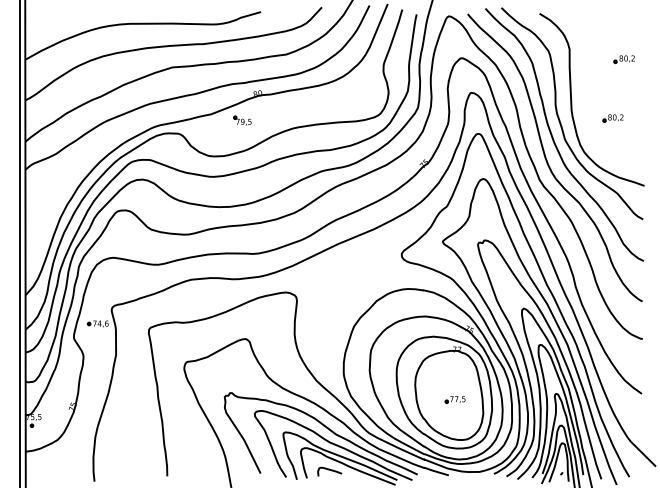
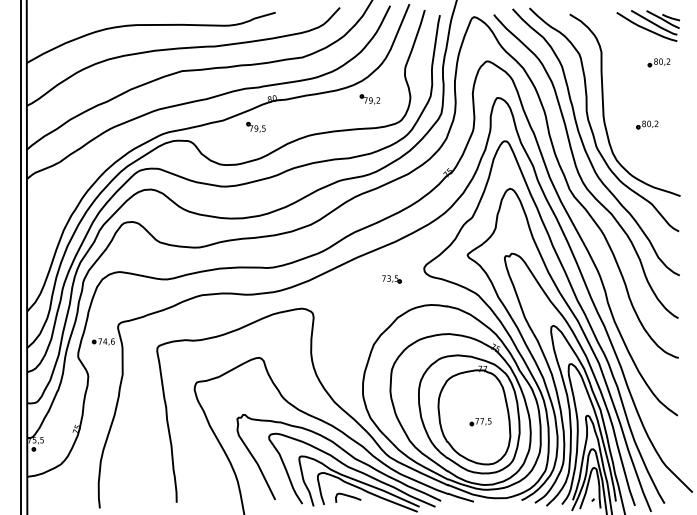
part: (613, 24) -> (647, 25), added
part: (349, 94) -> (369, 99), added
part: (370, 264) -> (391, 279), added

